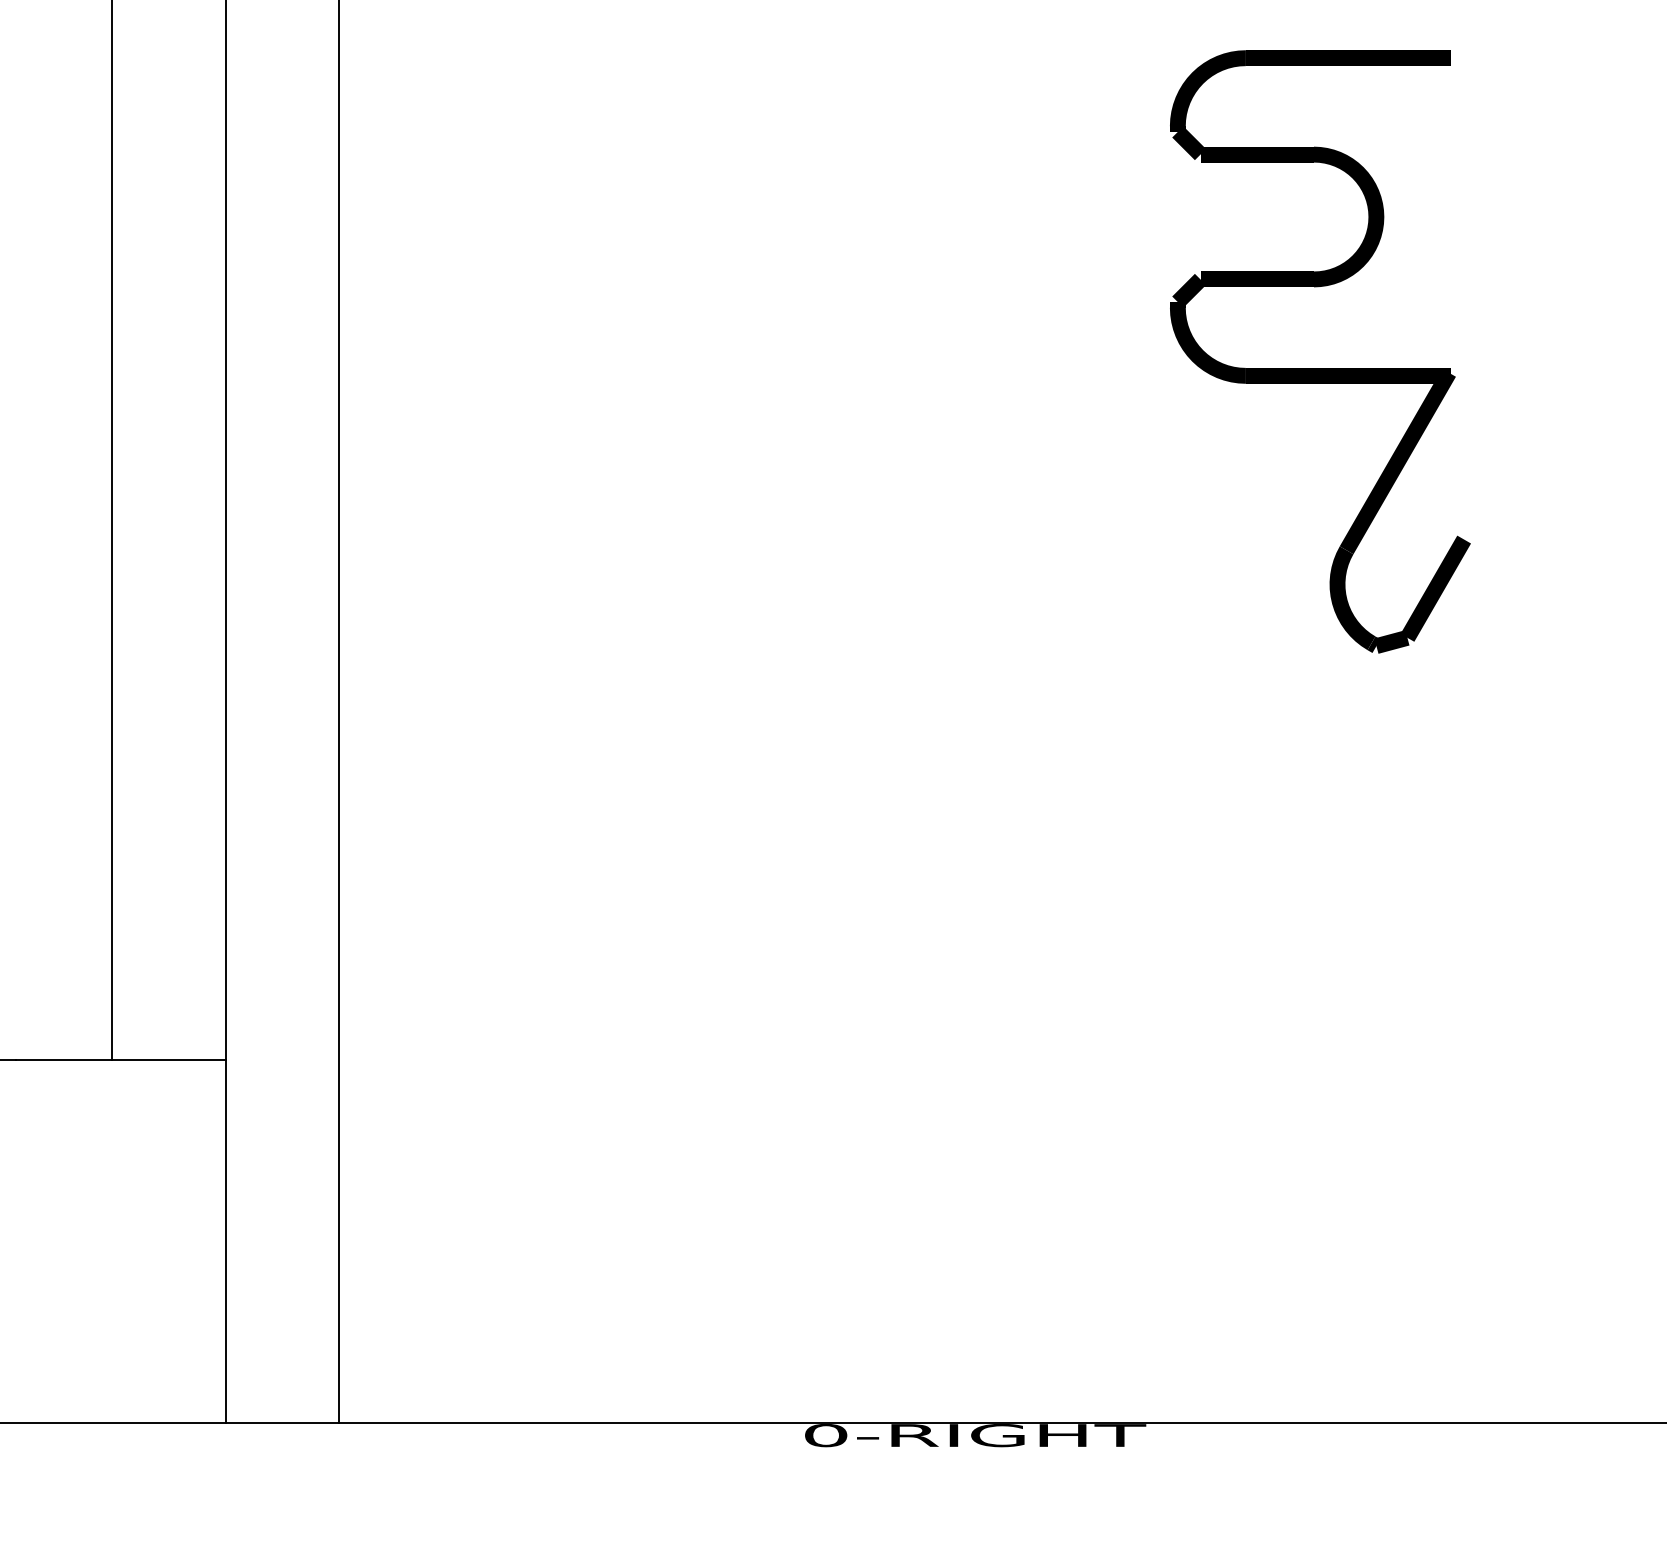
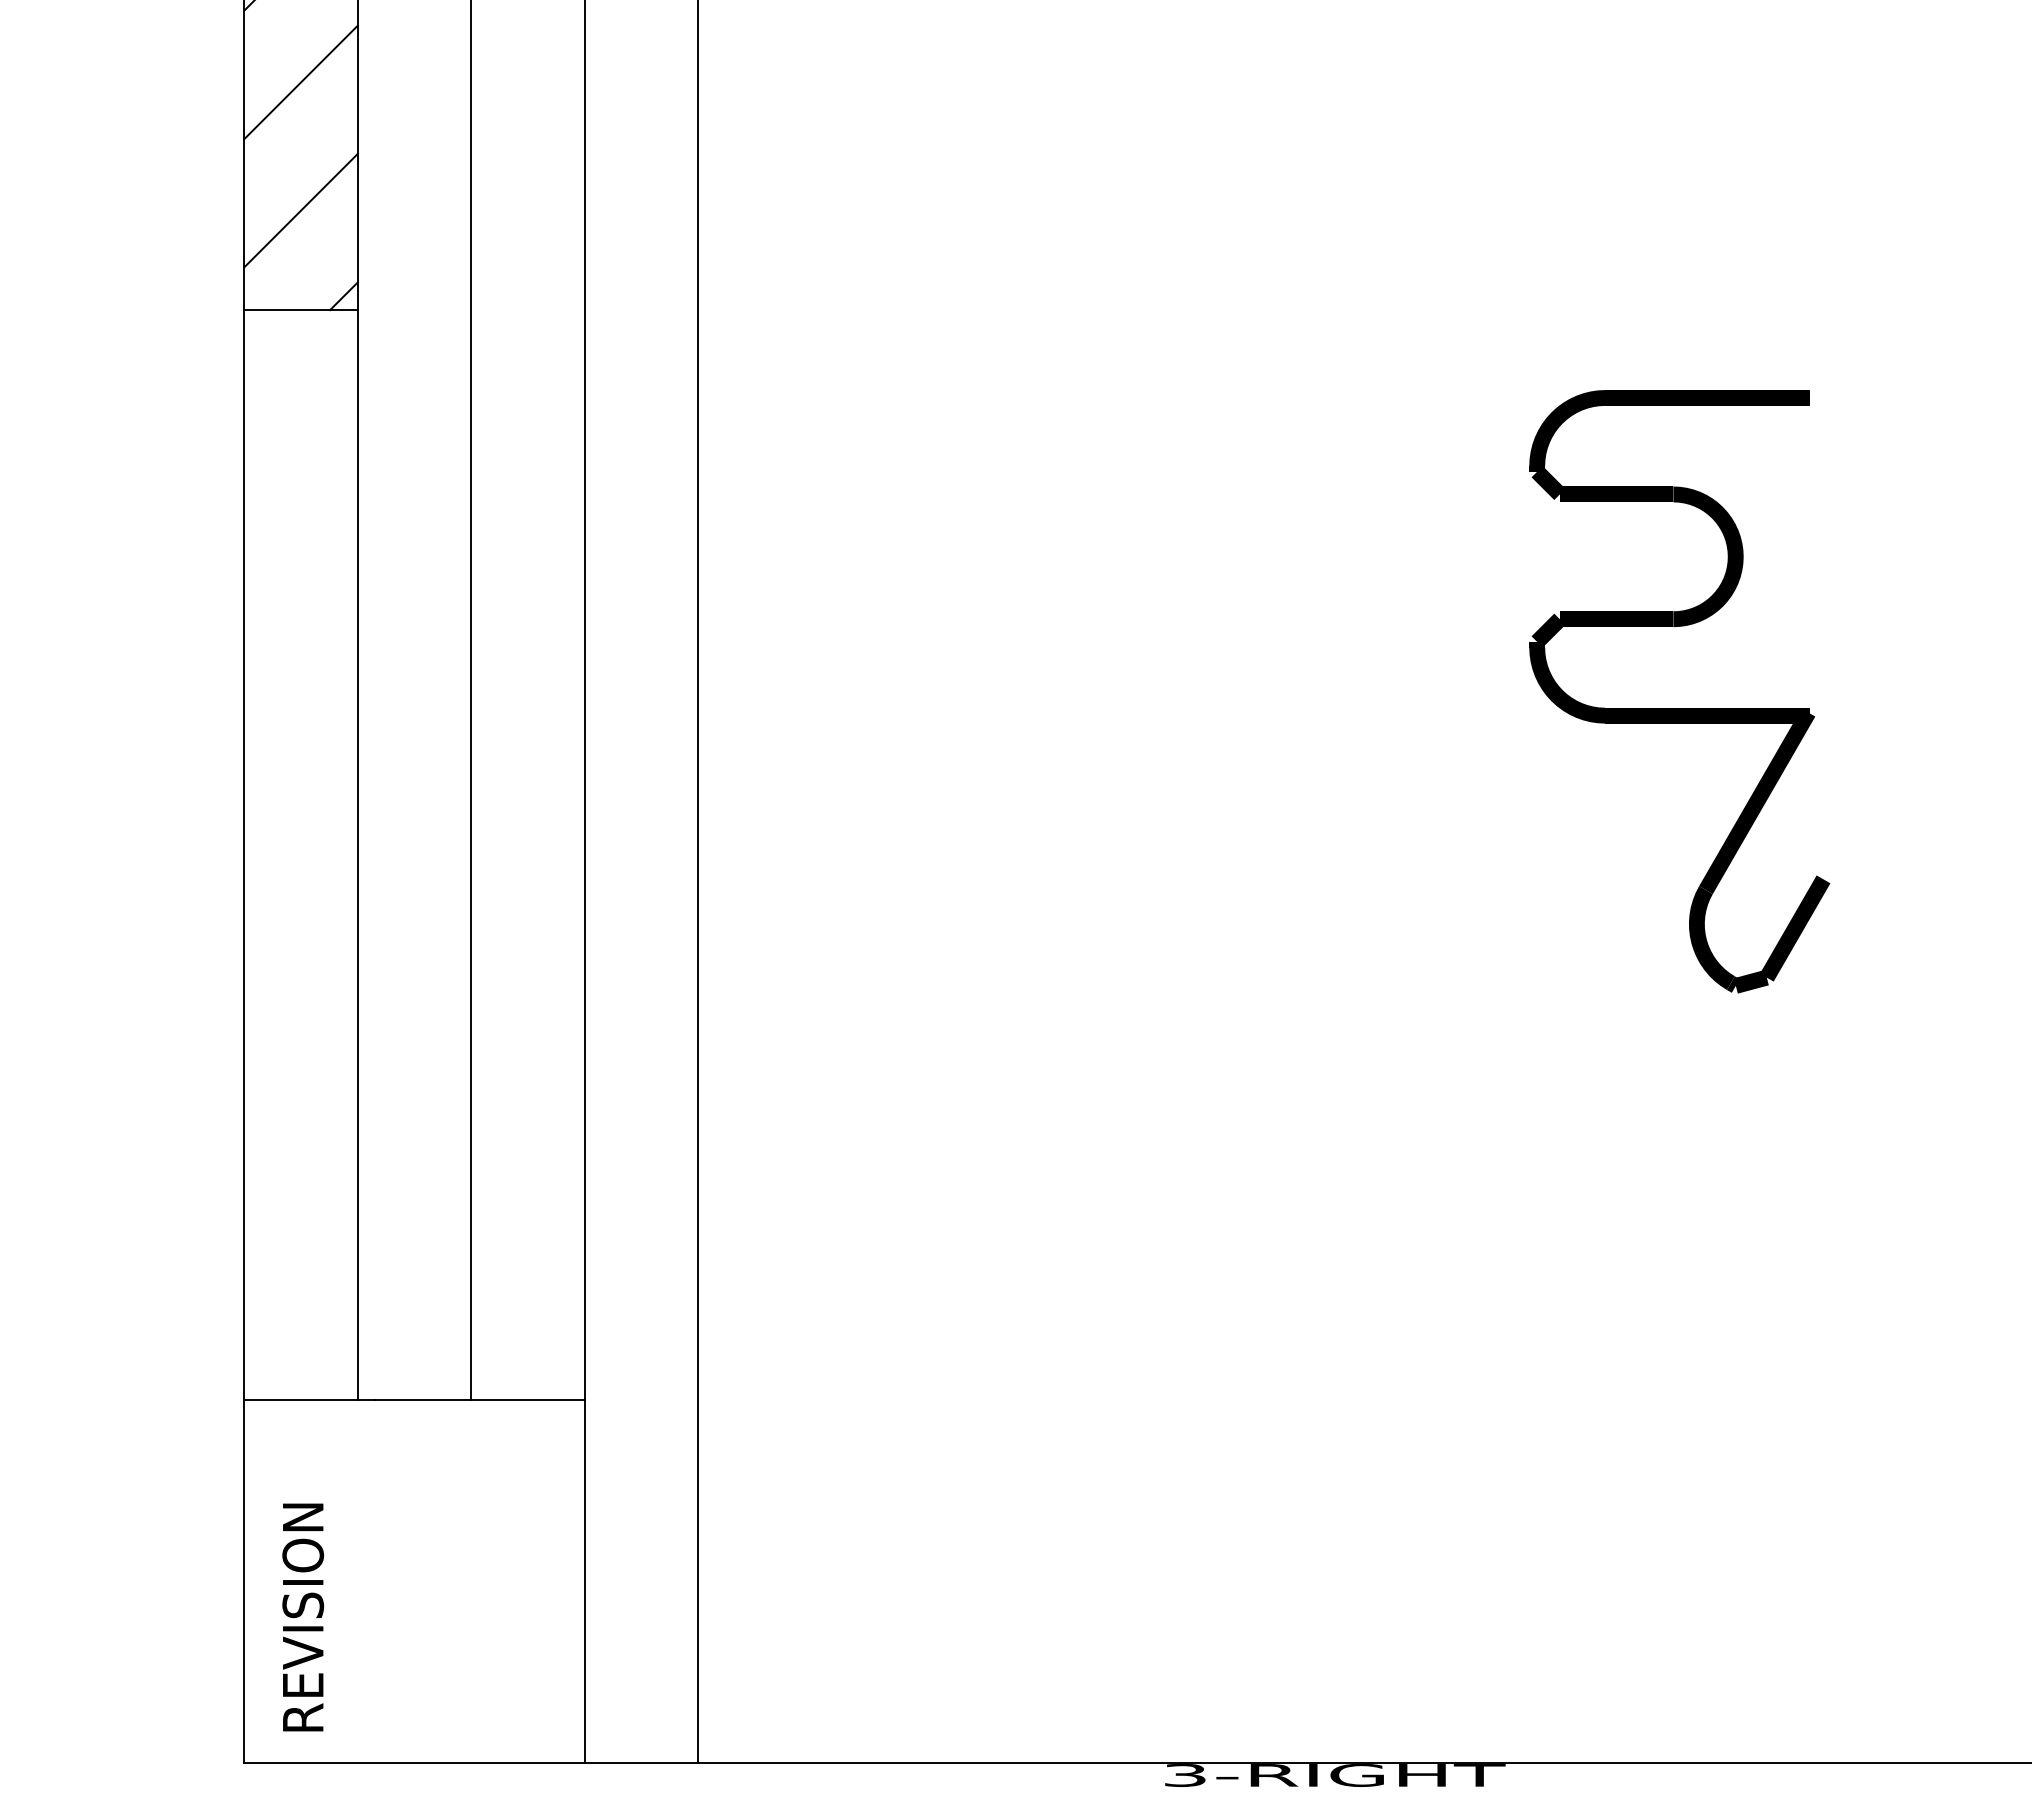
text: (826, 1435) -> (1185, 1775), 0-RIGHT -> 3-RIGHT

